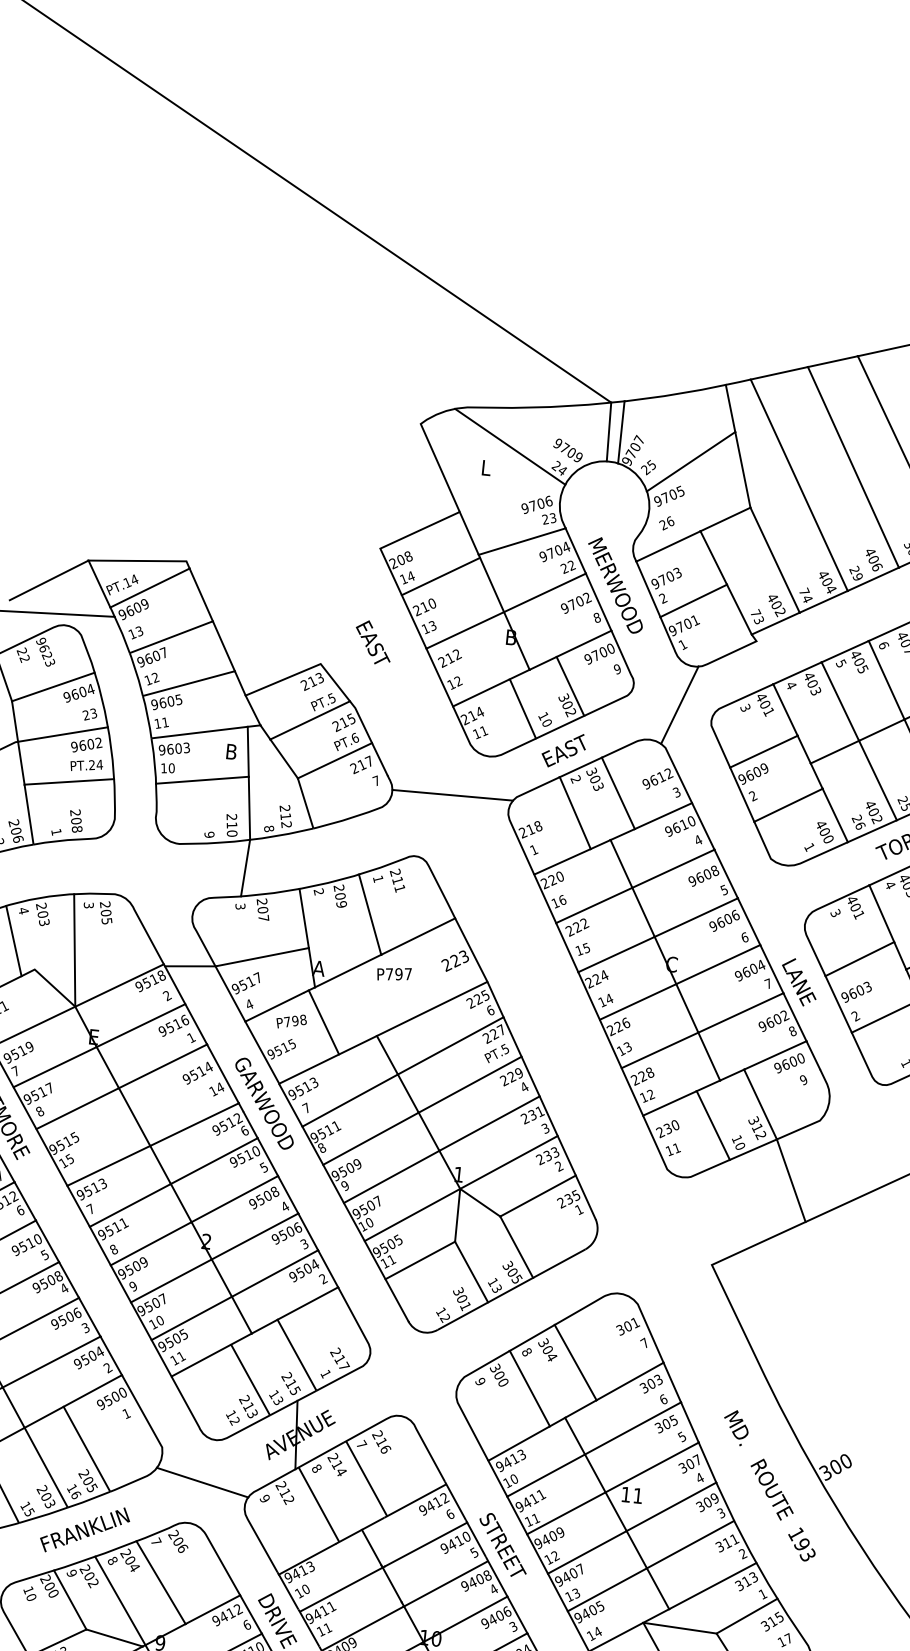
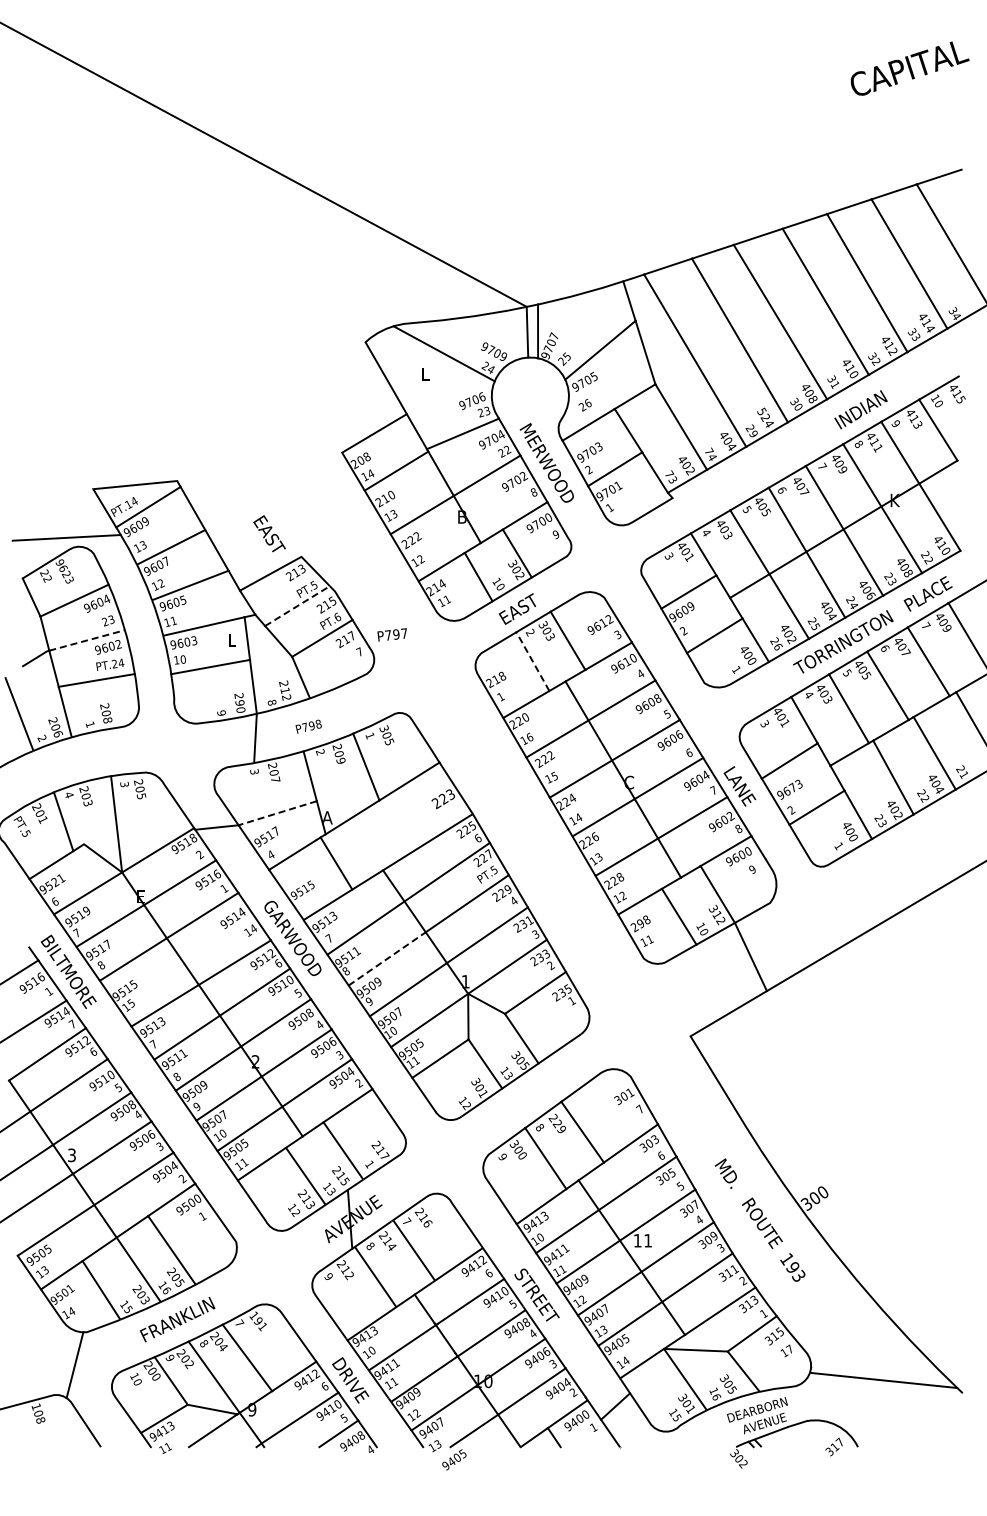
text: (873, 559) -> (765, 417), 406 -> 524
line: (49, 580) -> (61, 509), removed
text: (373, 642) -> (269, 533), moved
text: (448, 658) -> (410, 540), 212 -> 222
line: (679, 704) -> (612, 559), removed
line: (310, 719) -> (297, 605), solid -> dashed
line: (63, 734) -> (87, 640), solid -> dashed
text: (232, 751) -> (233, 639), B -> L
line: (452, 795) -> (426, 657), removed
line: (574, 812) -> (532, 661), solid -> dashed
text: (231, 824) -> (239, 702), 210 -> 290
text: (397, 880) -> (386, 735), 211 -> 305
line: (260, 957) -> (276, 813), solid -> dashed
text: (393, 973) -> (391, 634), moved
text: (859, 988) -> (792, 786), 9603 -> 9673
text: (291, 1021) -> (308, 726), moved
text: (671, 1126) -> (643, 921), 230 -> 298
line: (371, 1138) -> (387, 958), solid -> dashed
text: (547, 1349) -> (557, 1123), 304 -> 229
line: (202, 1482) -> (273, 1268), removed
text: (178, 1541) -> (258, 1321), 206 -> 191

